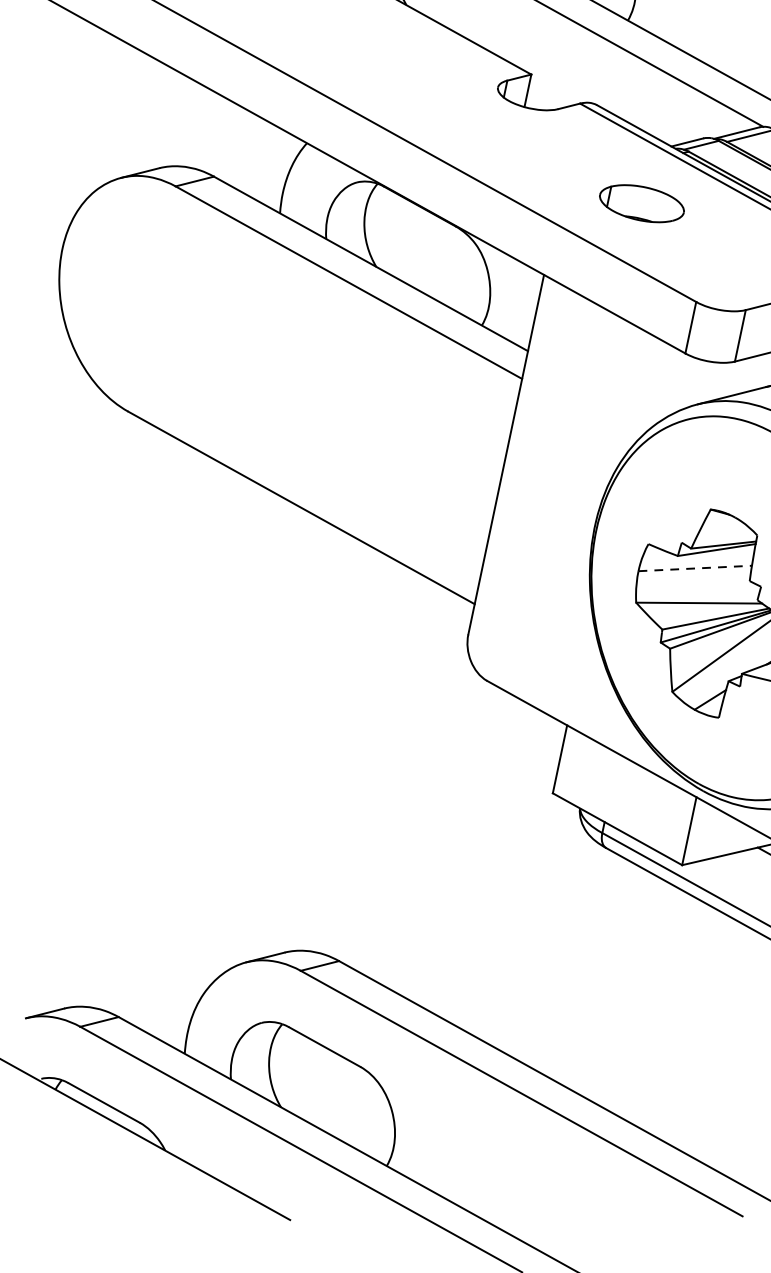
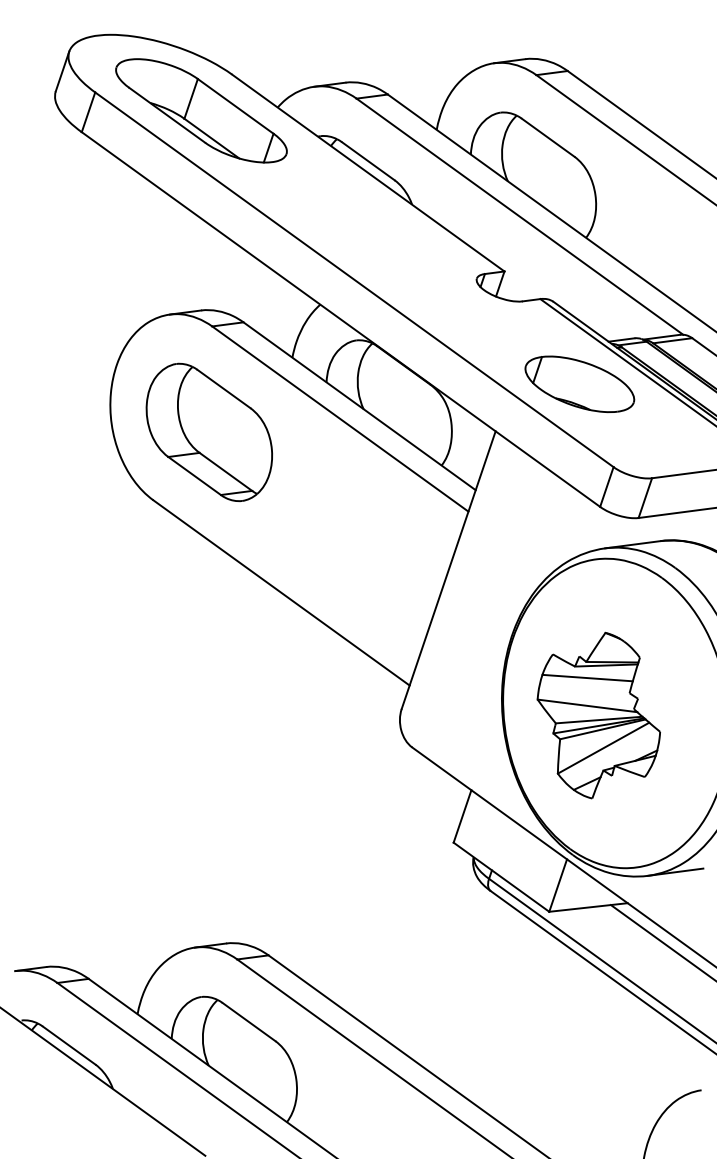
part: (641, 202) -> (579, 383), size x1.67
part: (186, 319) -> (208, 432), added
line: (696, 568) -> (588, 678), dashed -> solid

